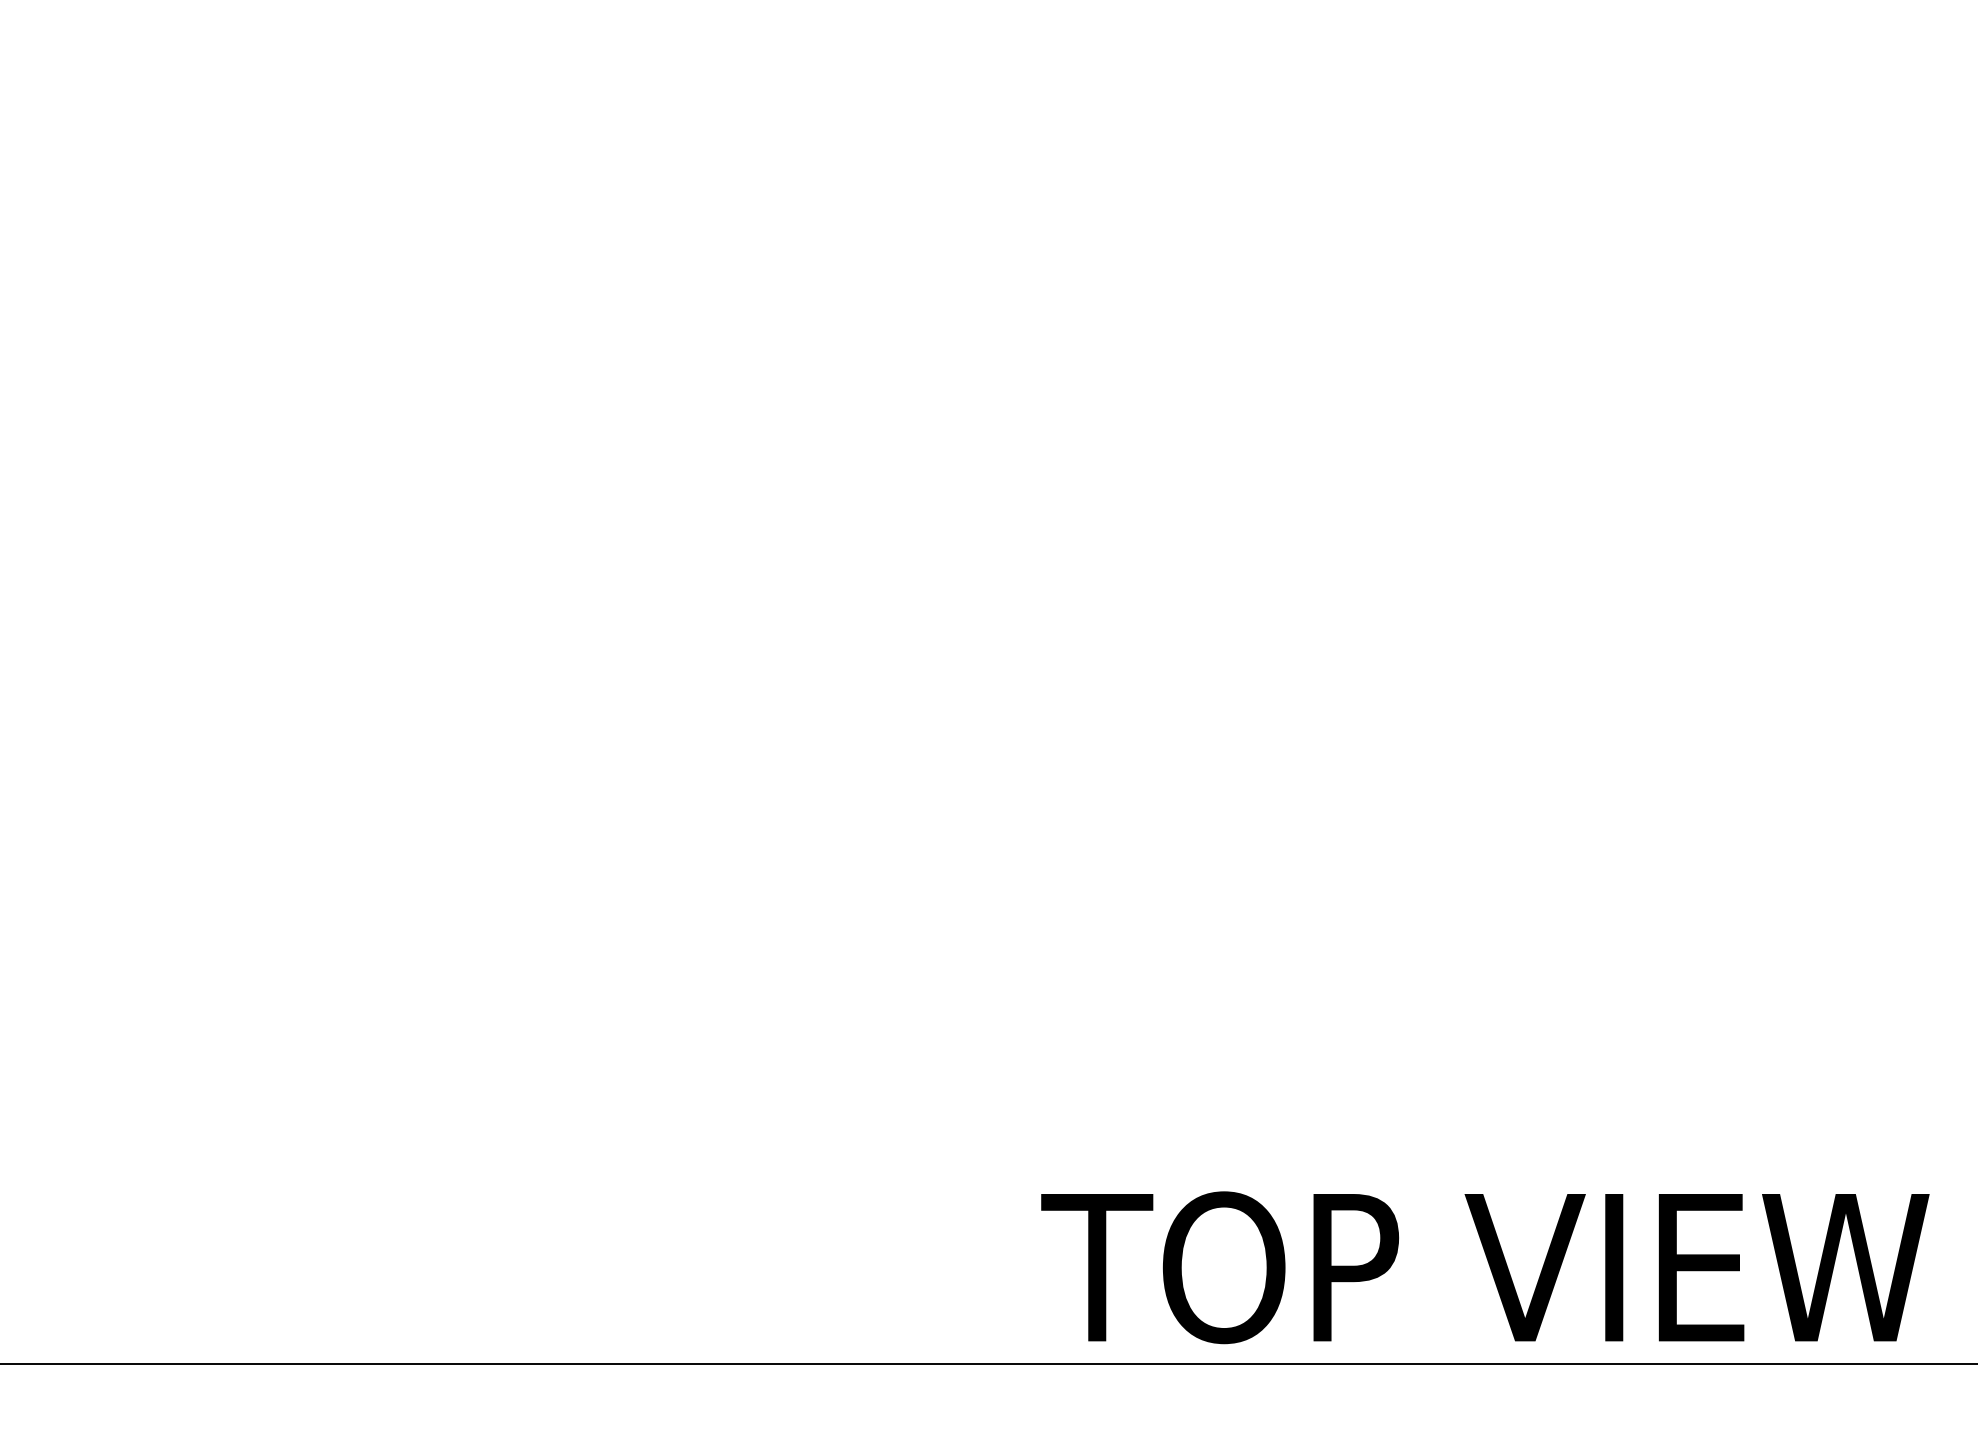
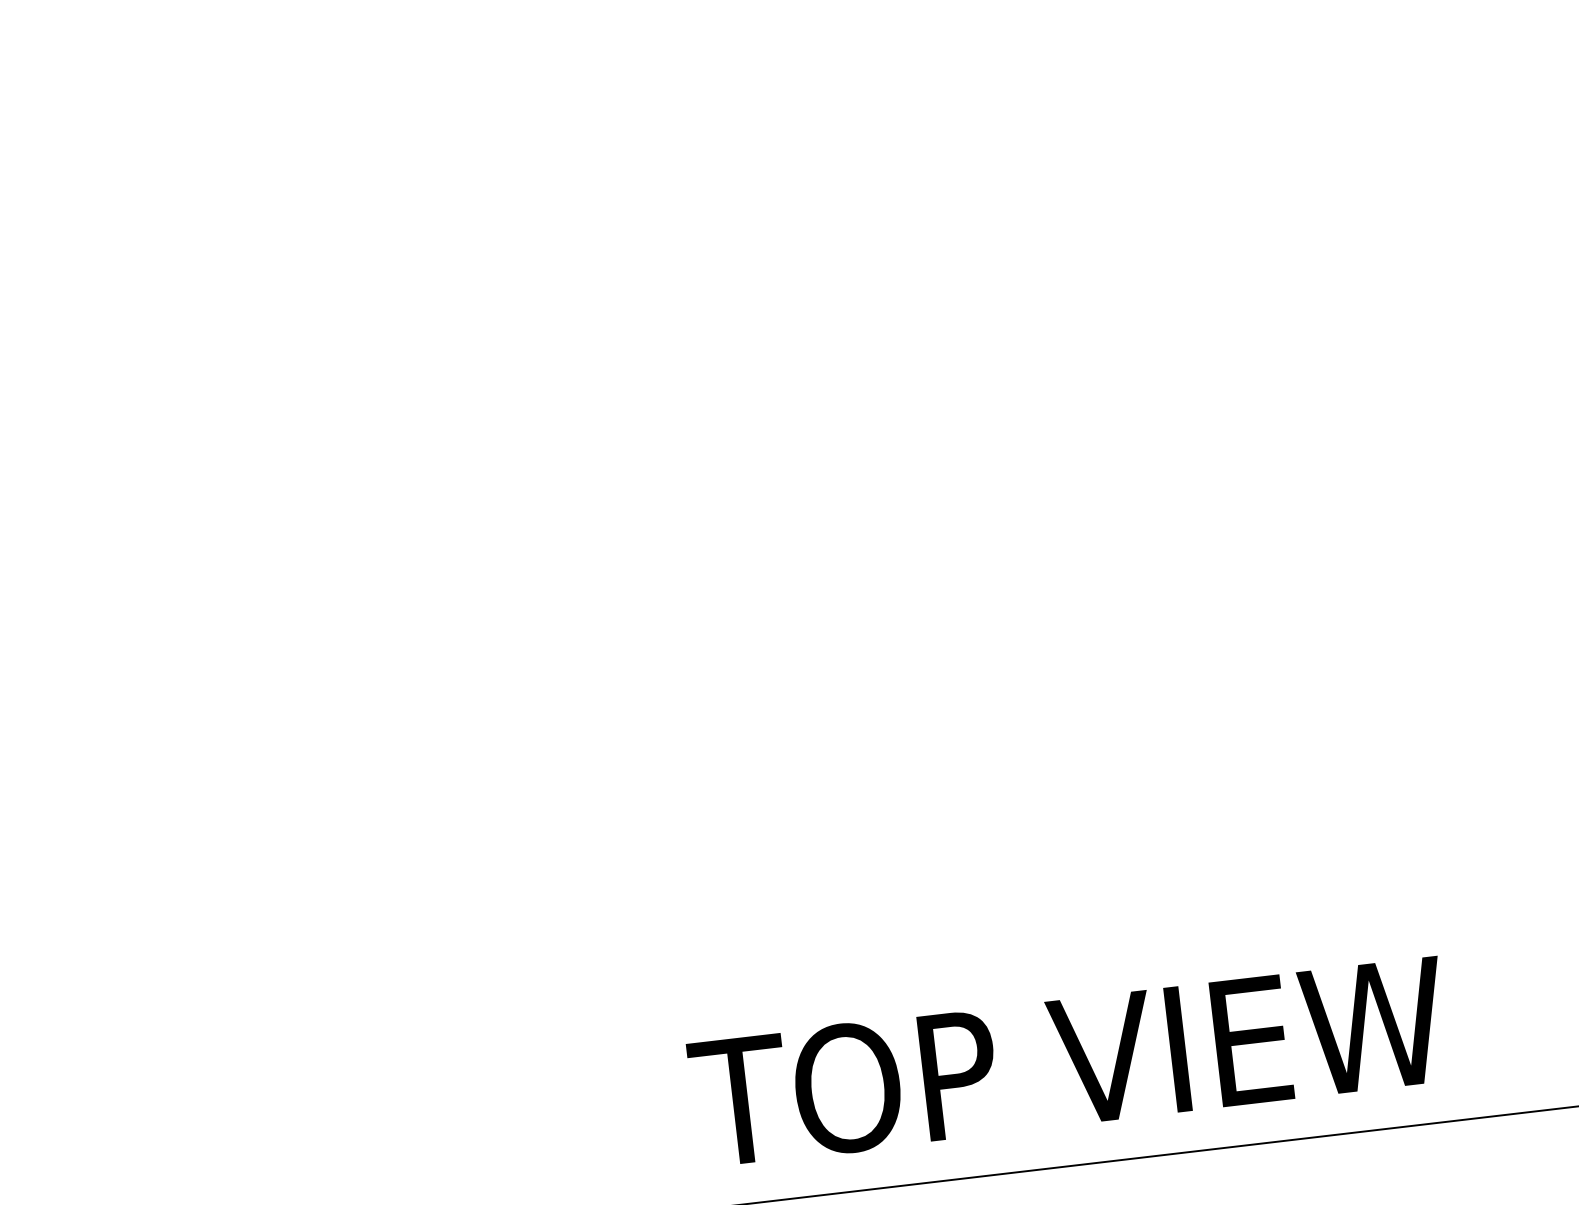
text: (1485, 1267) -> (1069, 1062), moved

